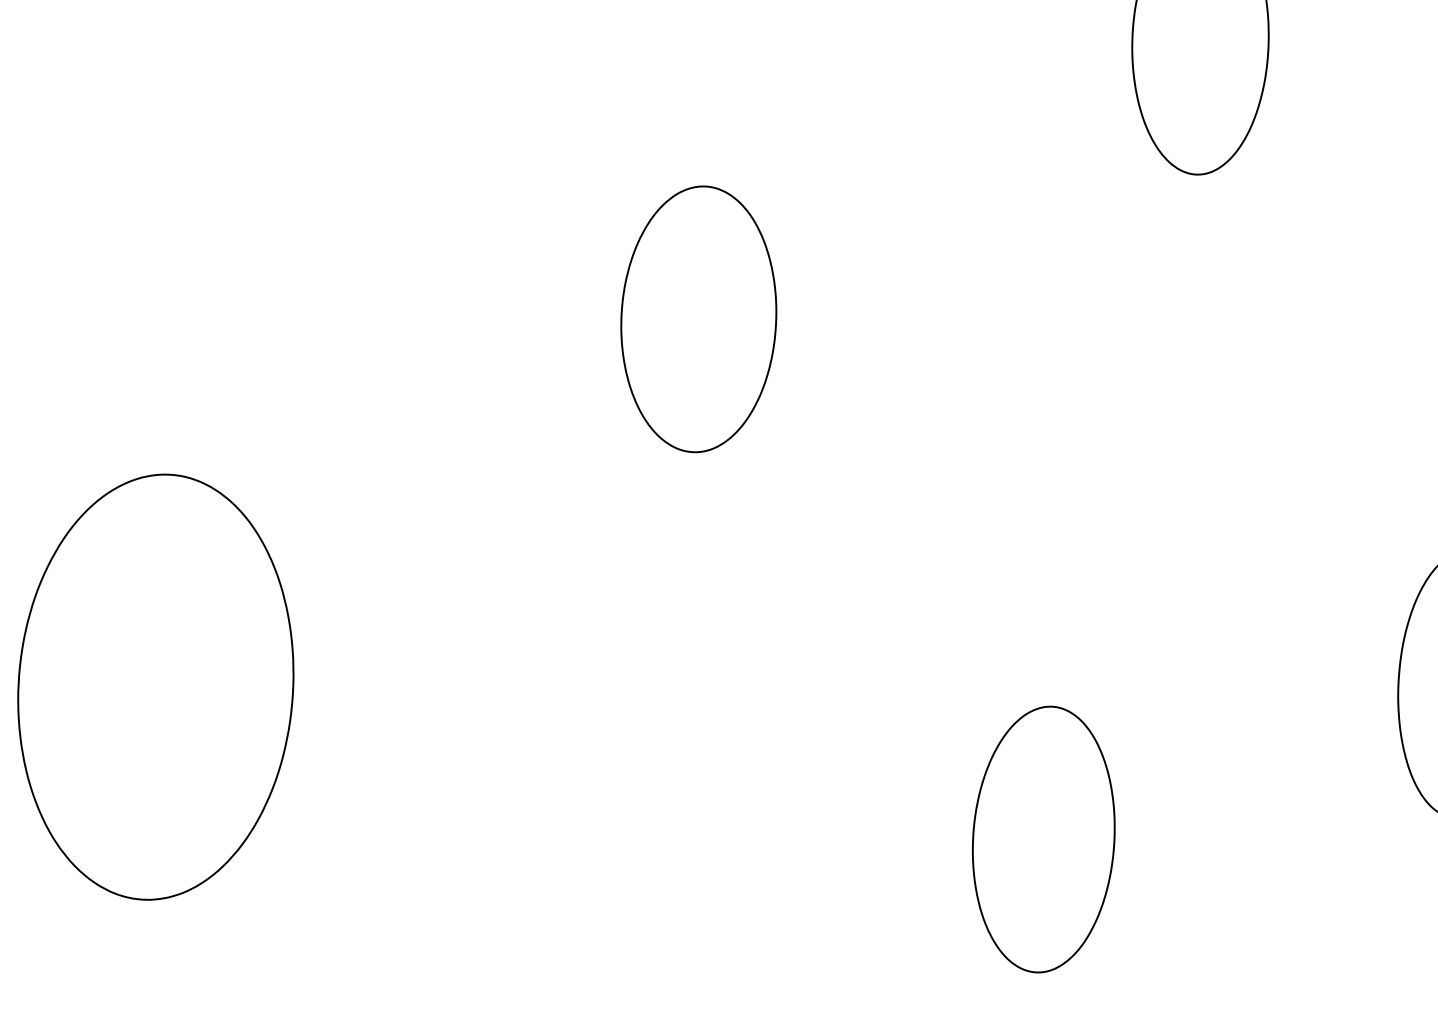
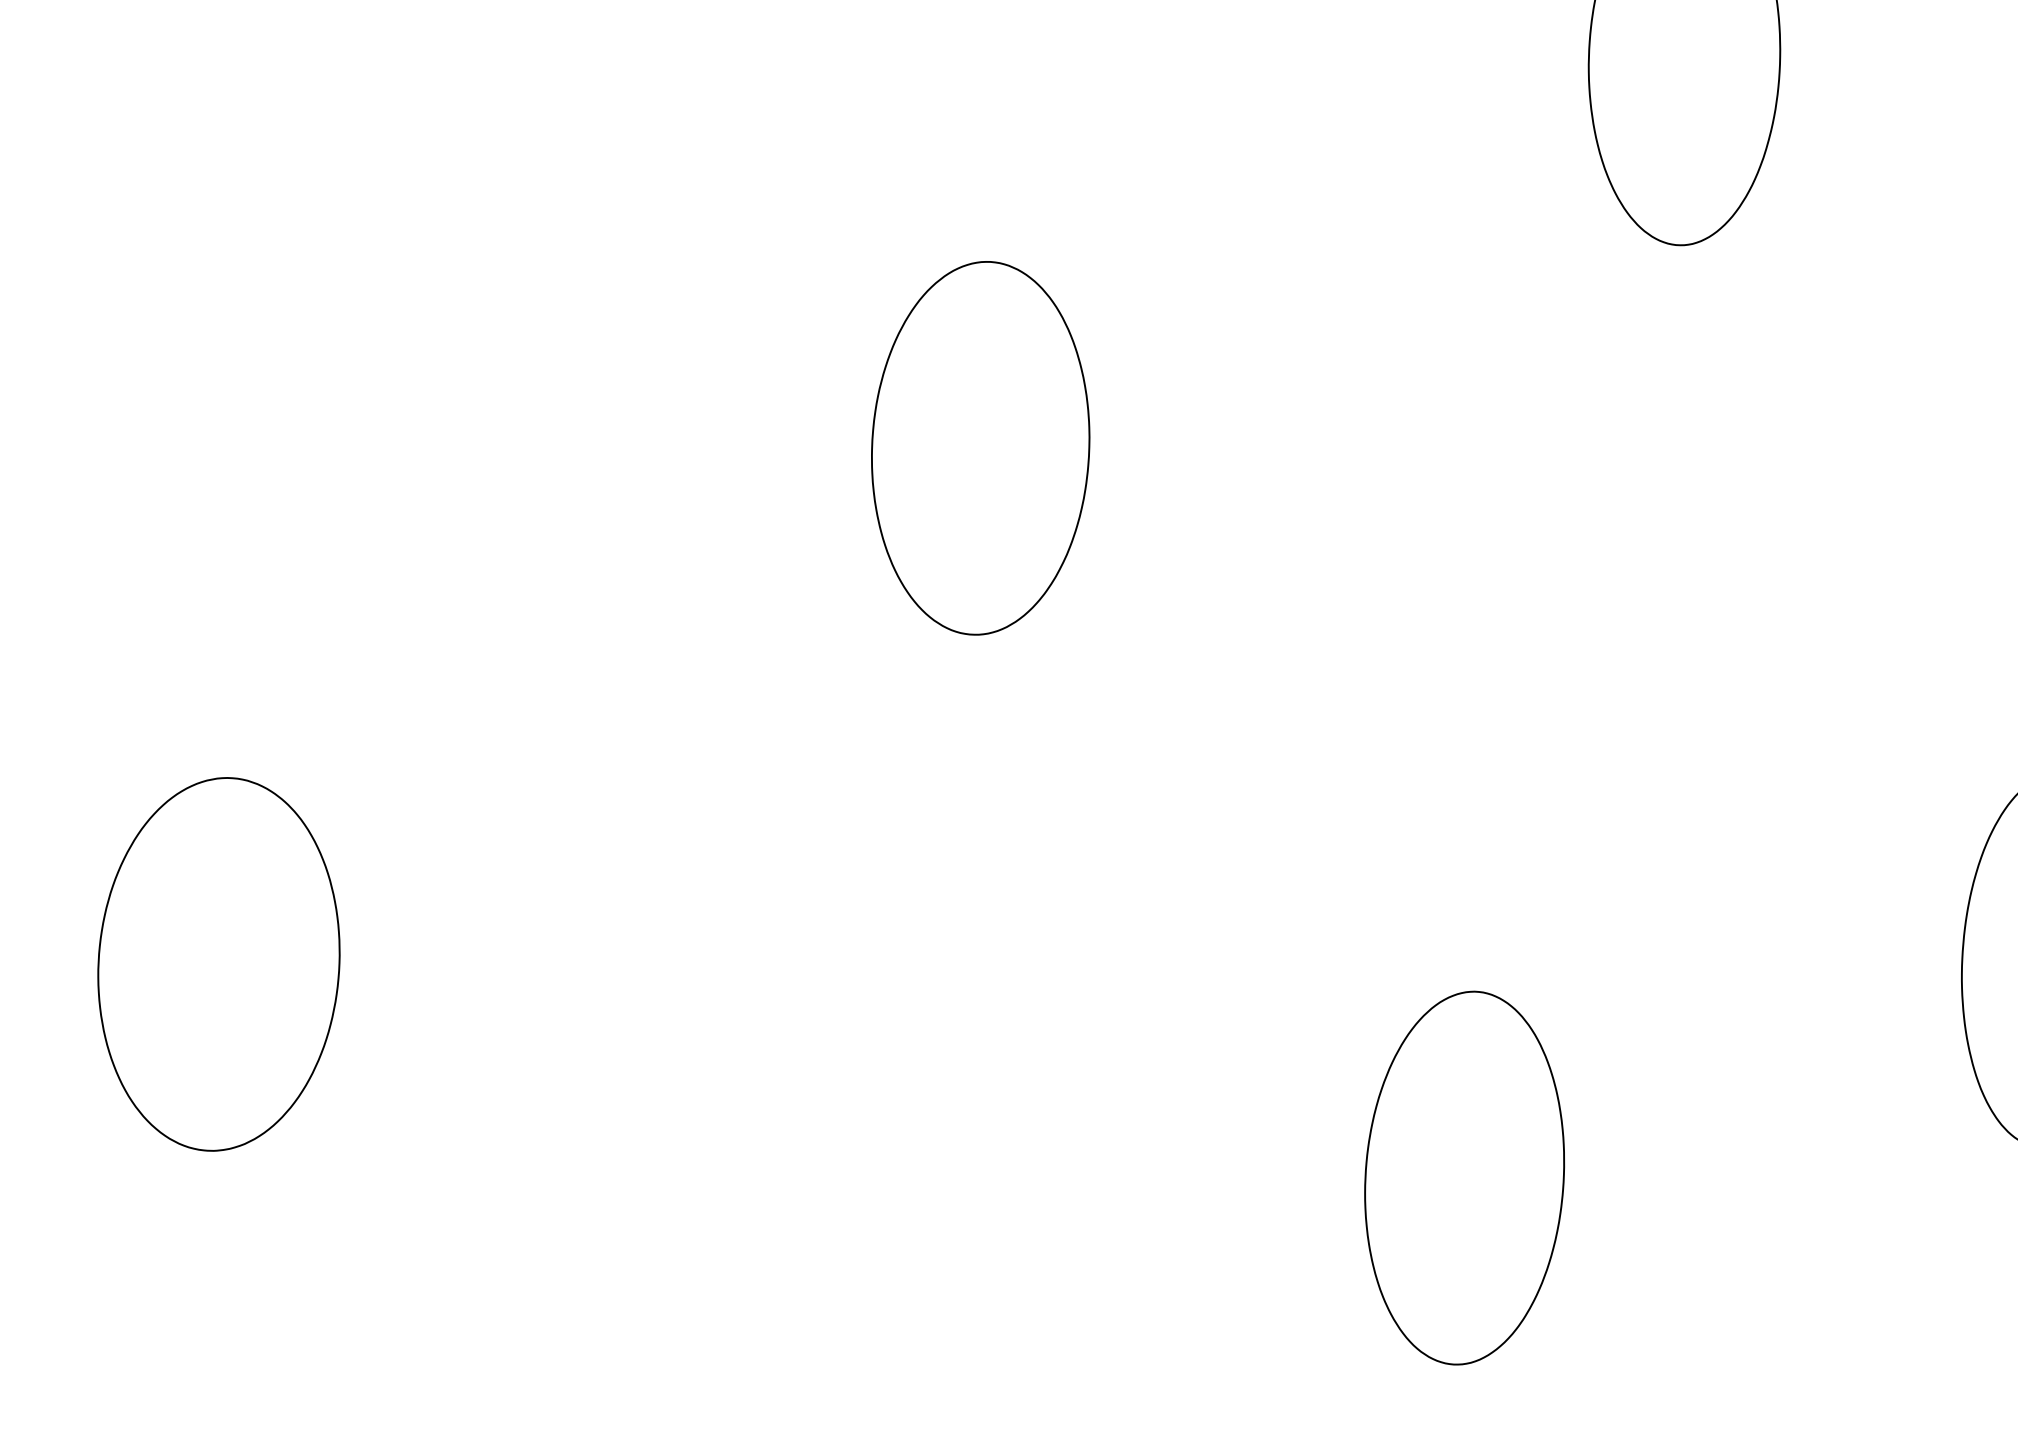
part: (155, 687) -> (218, 964), size x0.62

